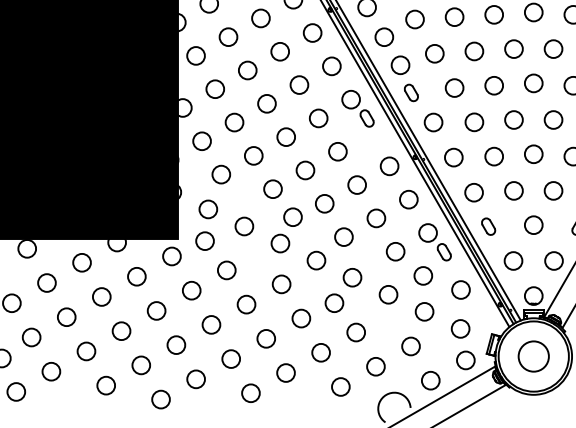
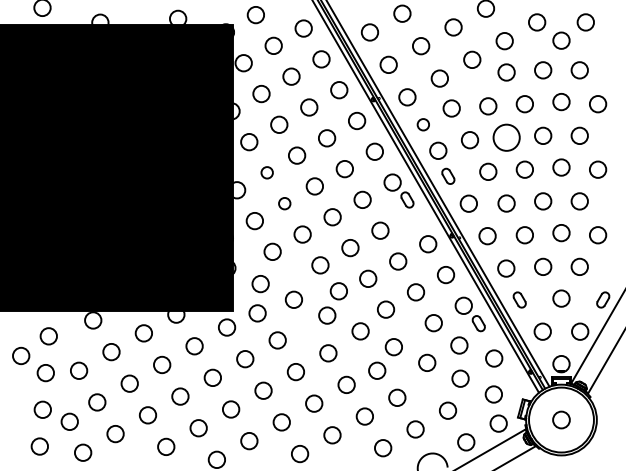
circle: (384, 36) -> (423, 124), size x0.7
circle: (474, 51) -> (506, 138), size x1.6
circle: (215, 88) -> (267, 172), size x0.7
circle: (234, 122) -> (284, 203), size x0.7
circle: (533, 355) -> (561, 419), size x0.6

